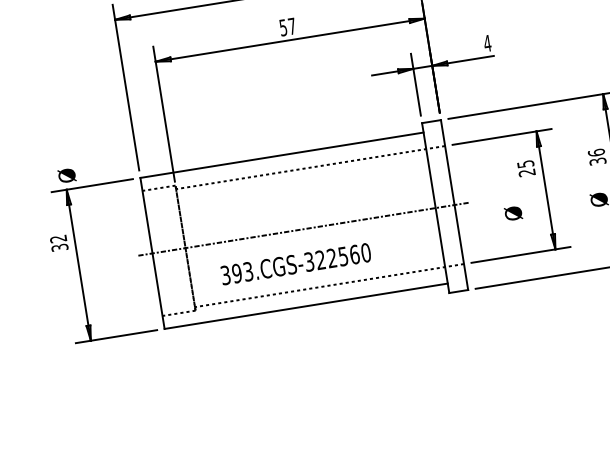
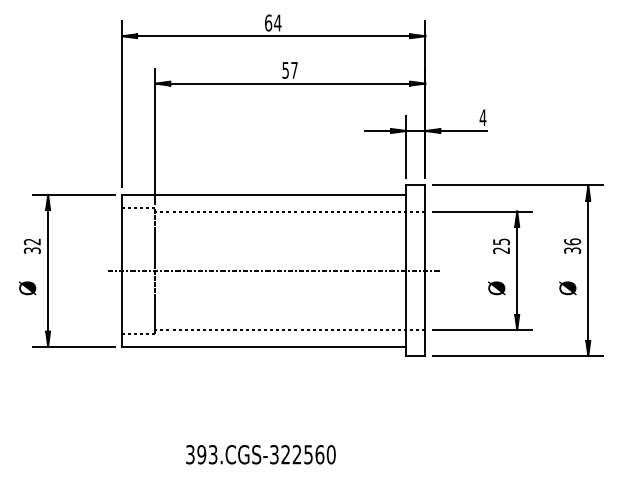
text: (66, 175) -> (27, 288), moved
text: (513, 213) -> (496, 288), moved
text: (295, 263) -> (260, 454), moved

